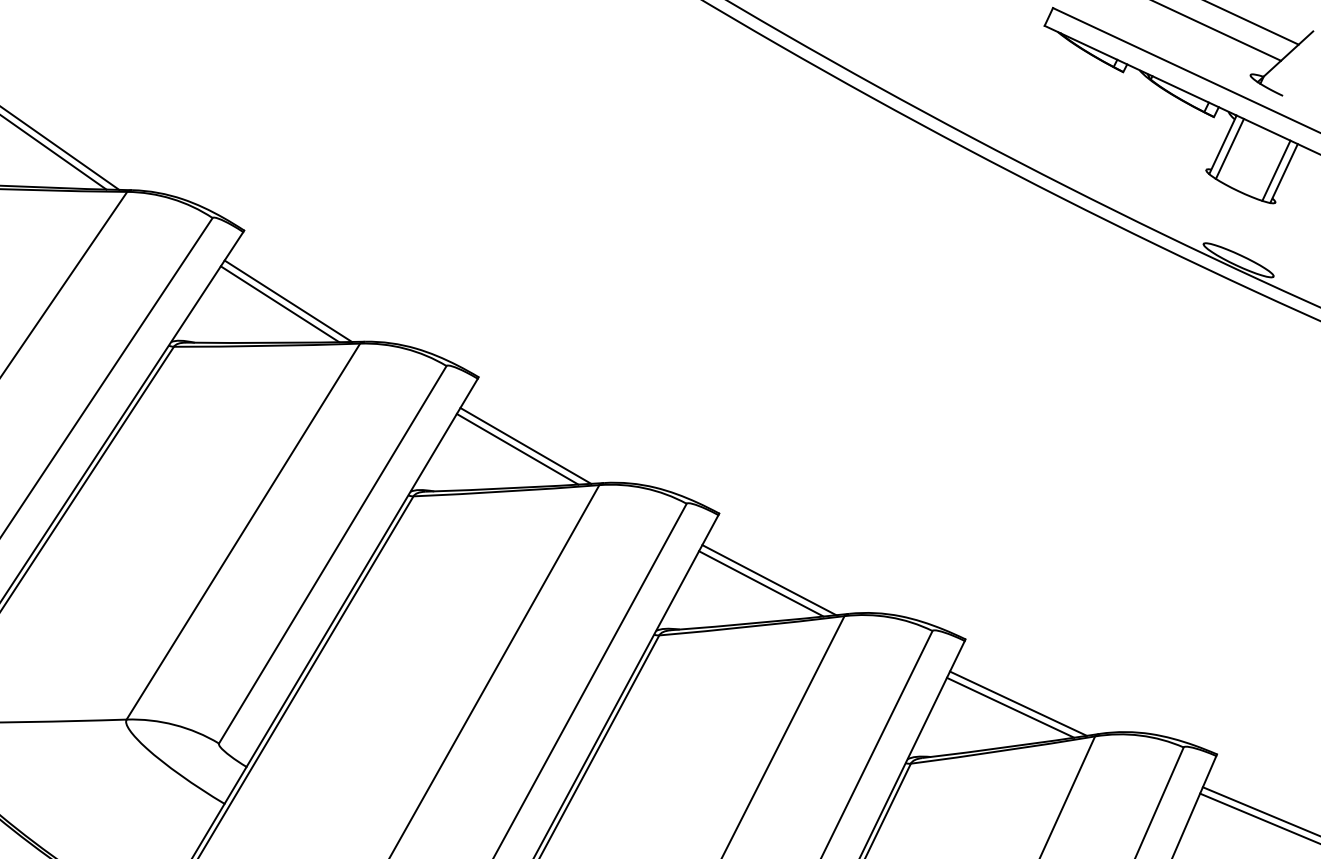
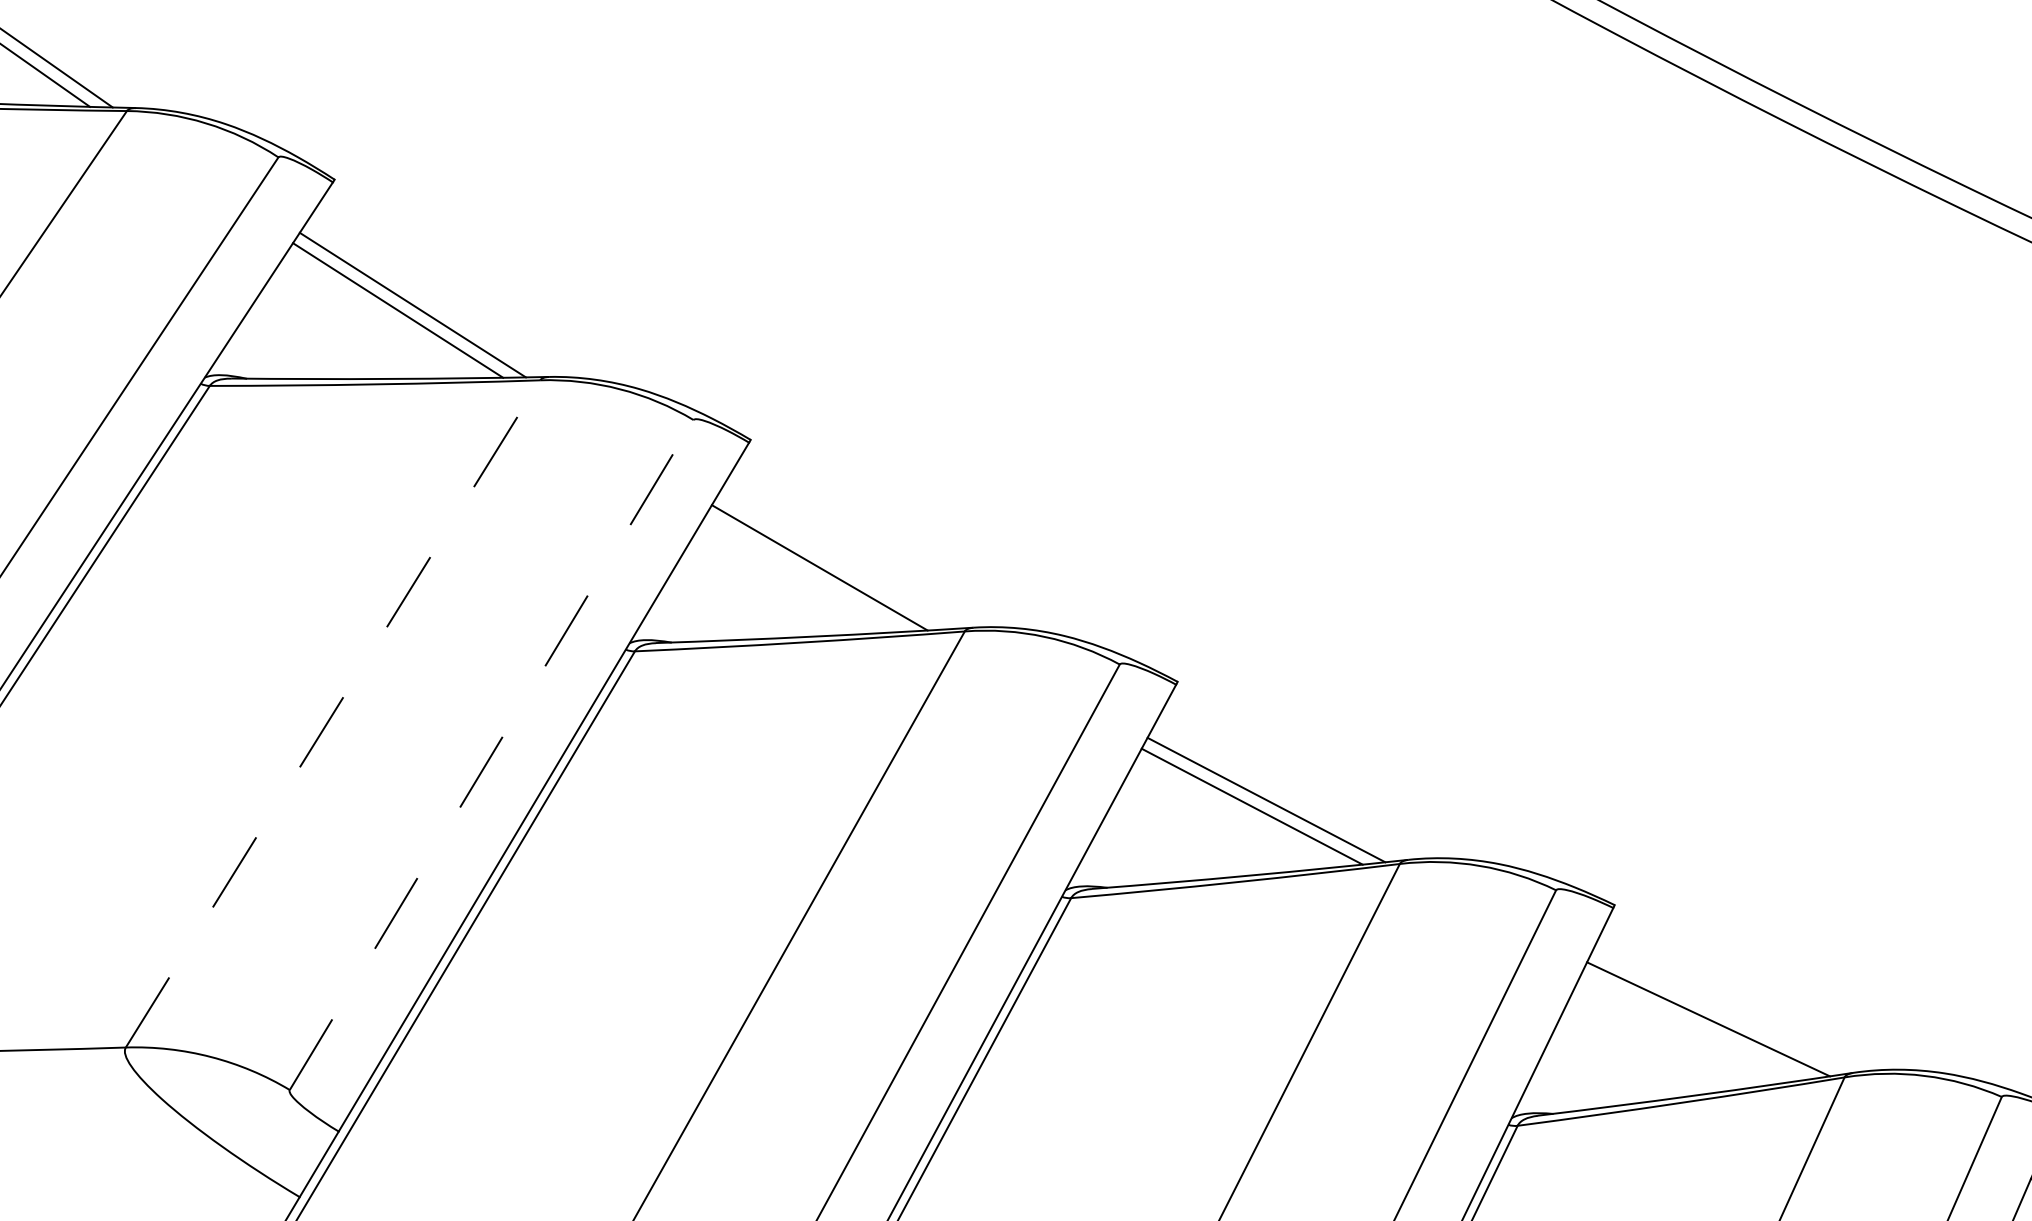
line: (525, 445) -> (833, 561), removed
line: (243, 531) -> (333, 713), solid -> dashed
line: (333, 554) -> (492, 754), solid -> dashed
line: (1010, 707) -> (1694, 1026), removed

